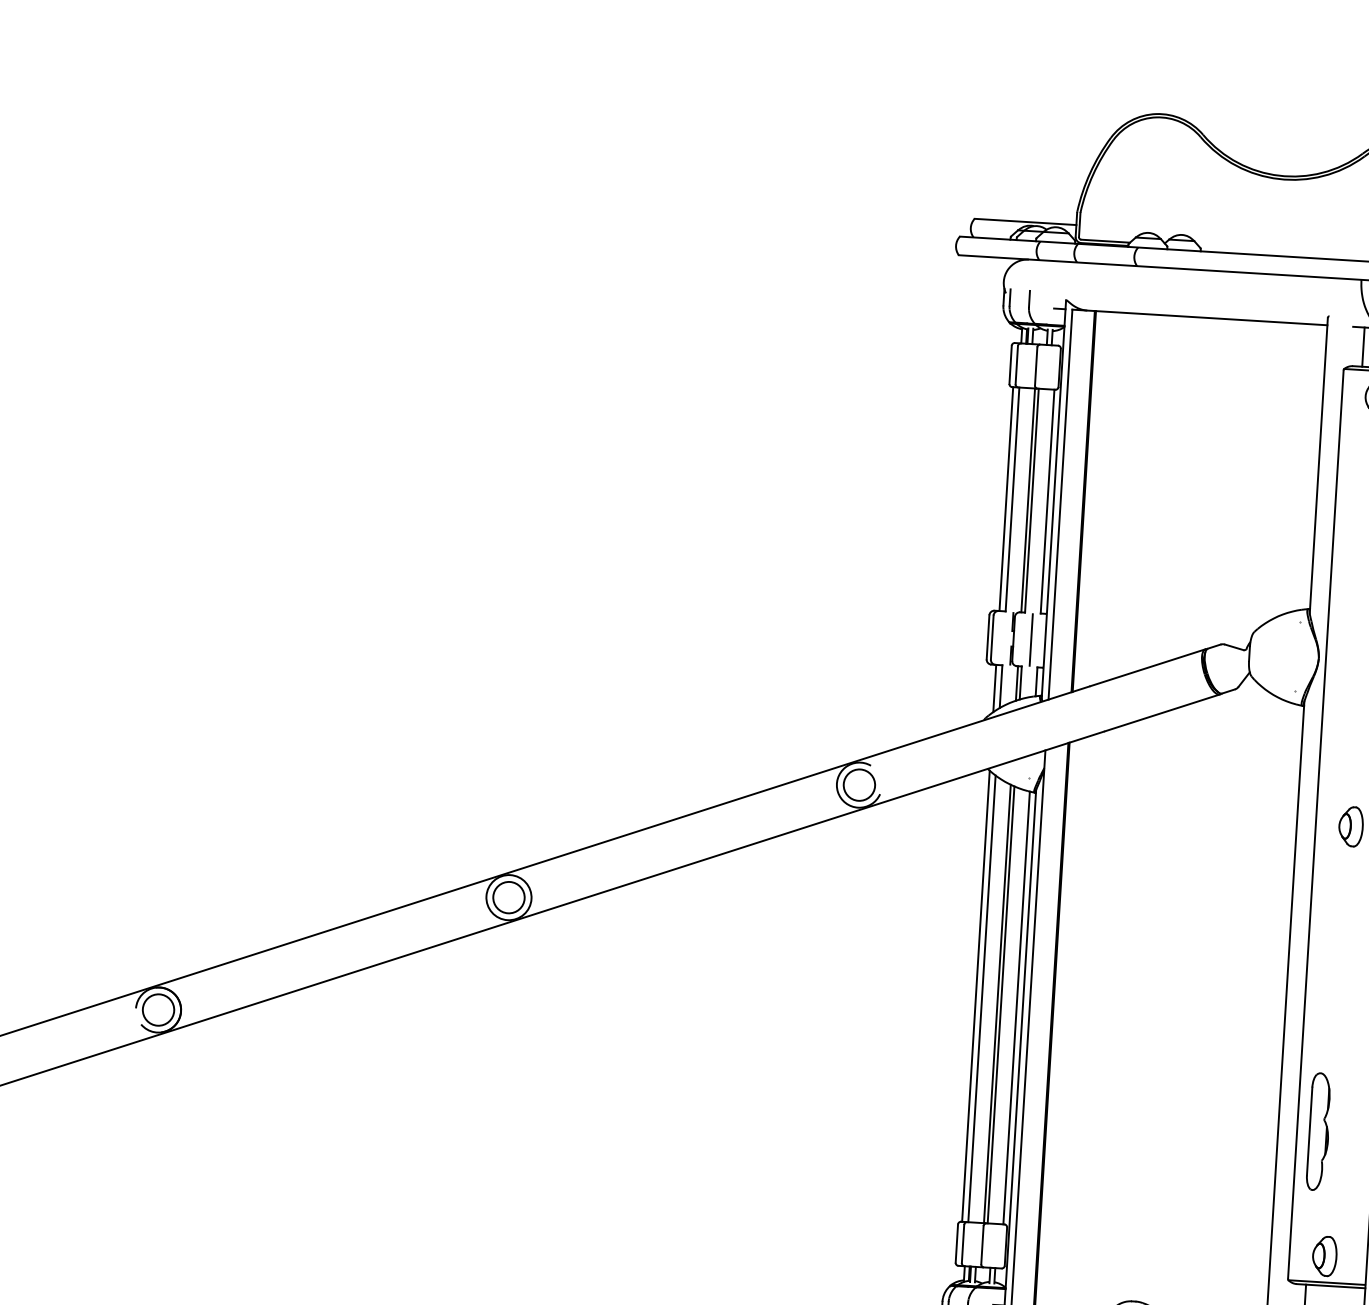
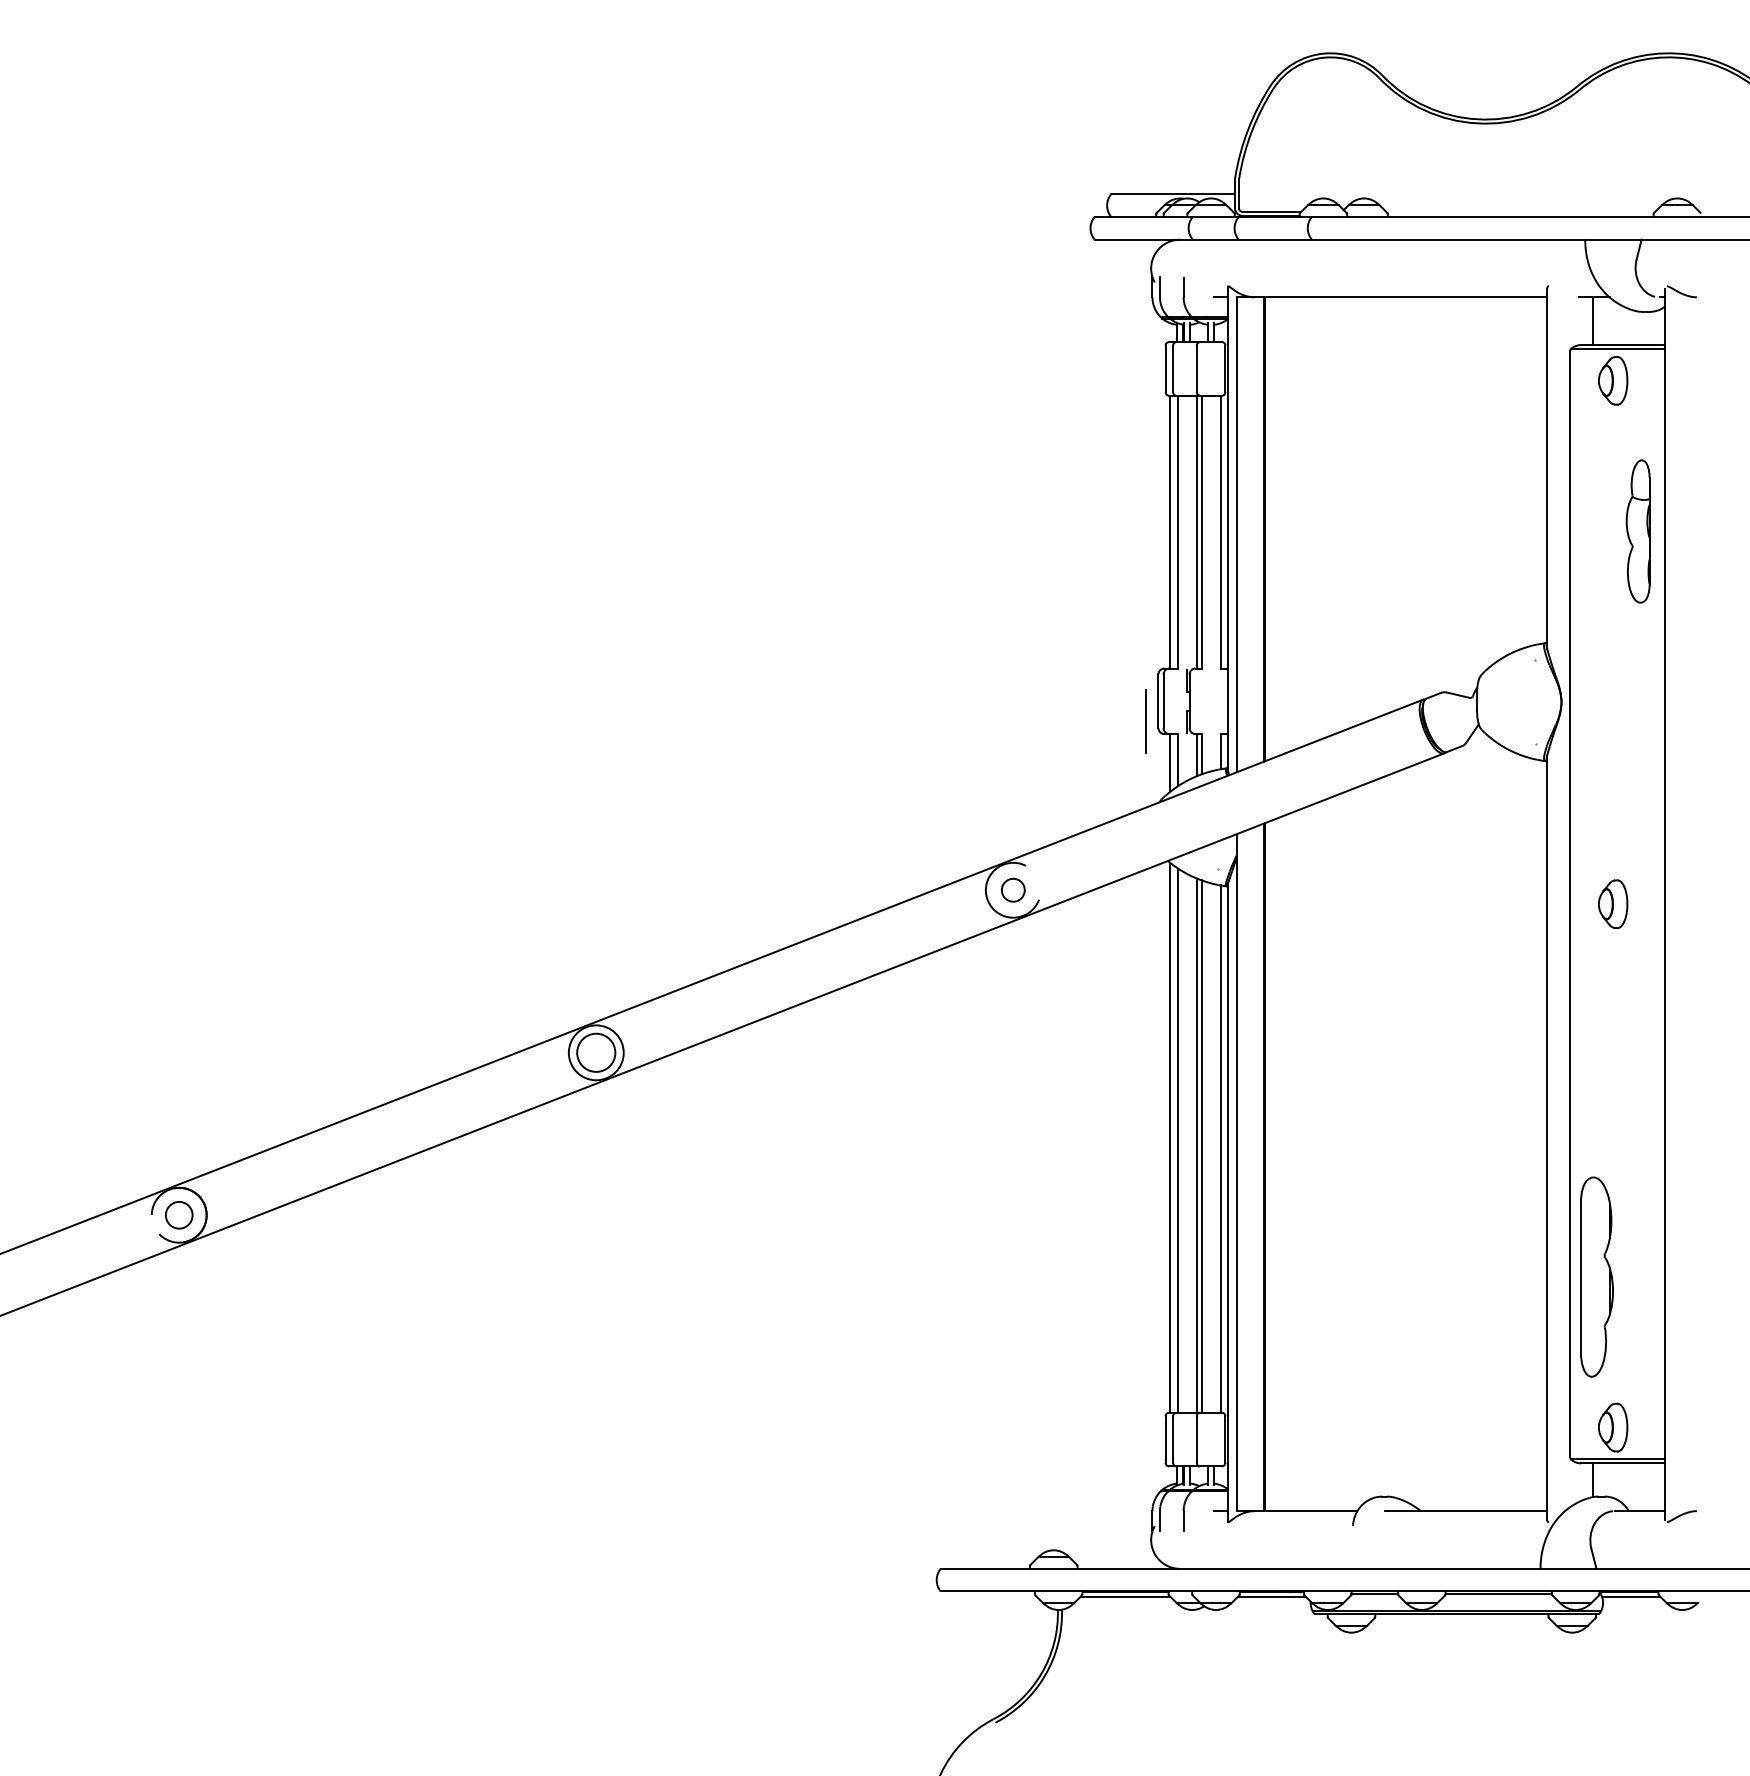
line: (1030, 640) -> (1145, 721), moved
circle: (859, 785) -> (1013, 890), size x0.6
circle: (158, 1010) -> (179, 1215), size x0.7
part: (1318, 1131) -> (1596, 1276), size x1.4

